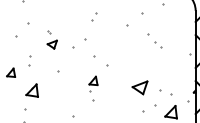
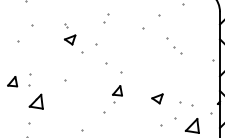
part: (51, 39) -> (69, 34), moved
part: (29, 60) -> (29, 79), moved
part: (93, 83) -> (117, 93), moved
part: (139, 88) -> (156, 99), size x0.62

